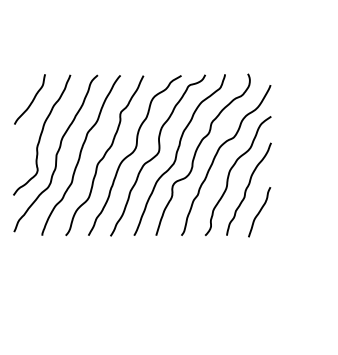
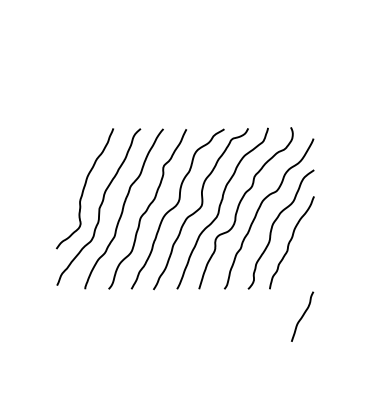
curve: (31, 100) -> (74, 154), removed
curve: (259, 211) -> (302, 316), moved

